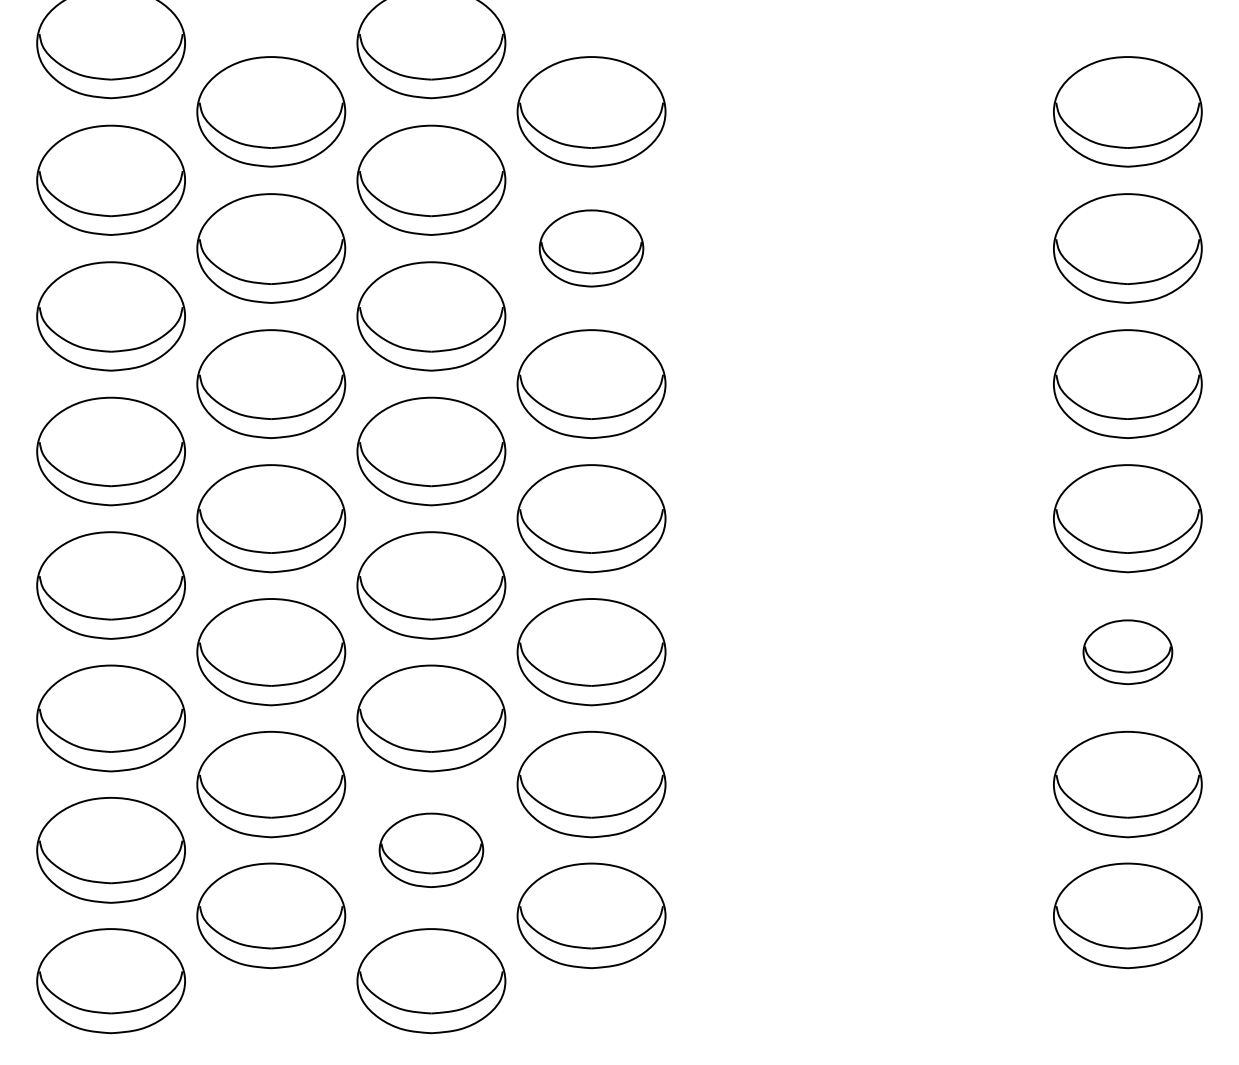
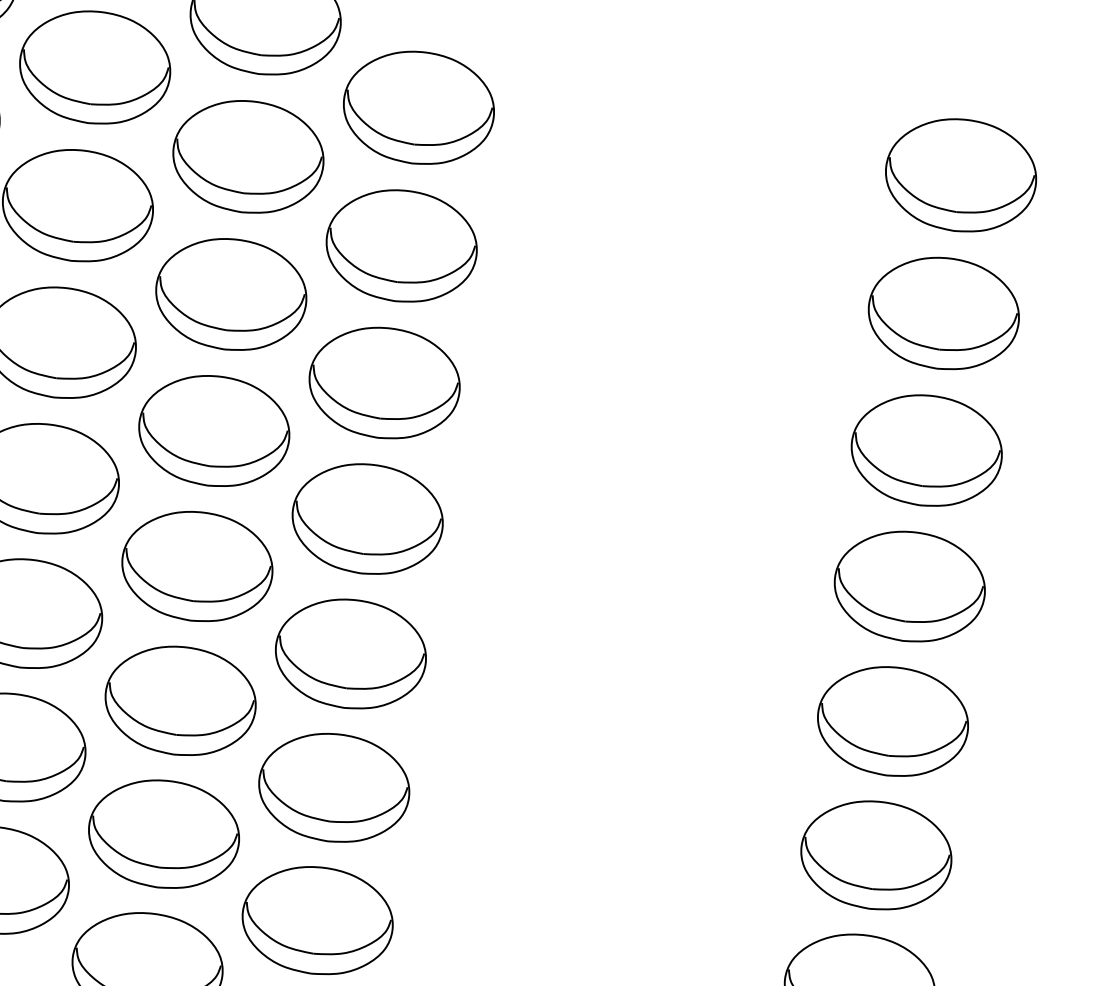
part: (591, 248) -> (401, 246), size x1.43
part: (1127, 652) -> (892, 721), size x1.67
part: (431, 850) -> (164, 834), size x1.43

